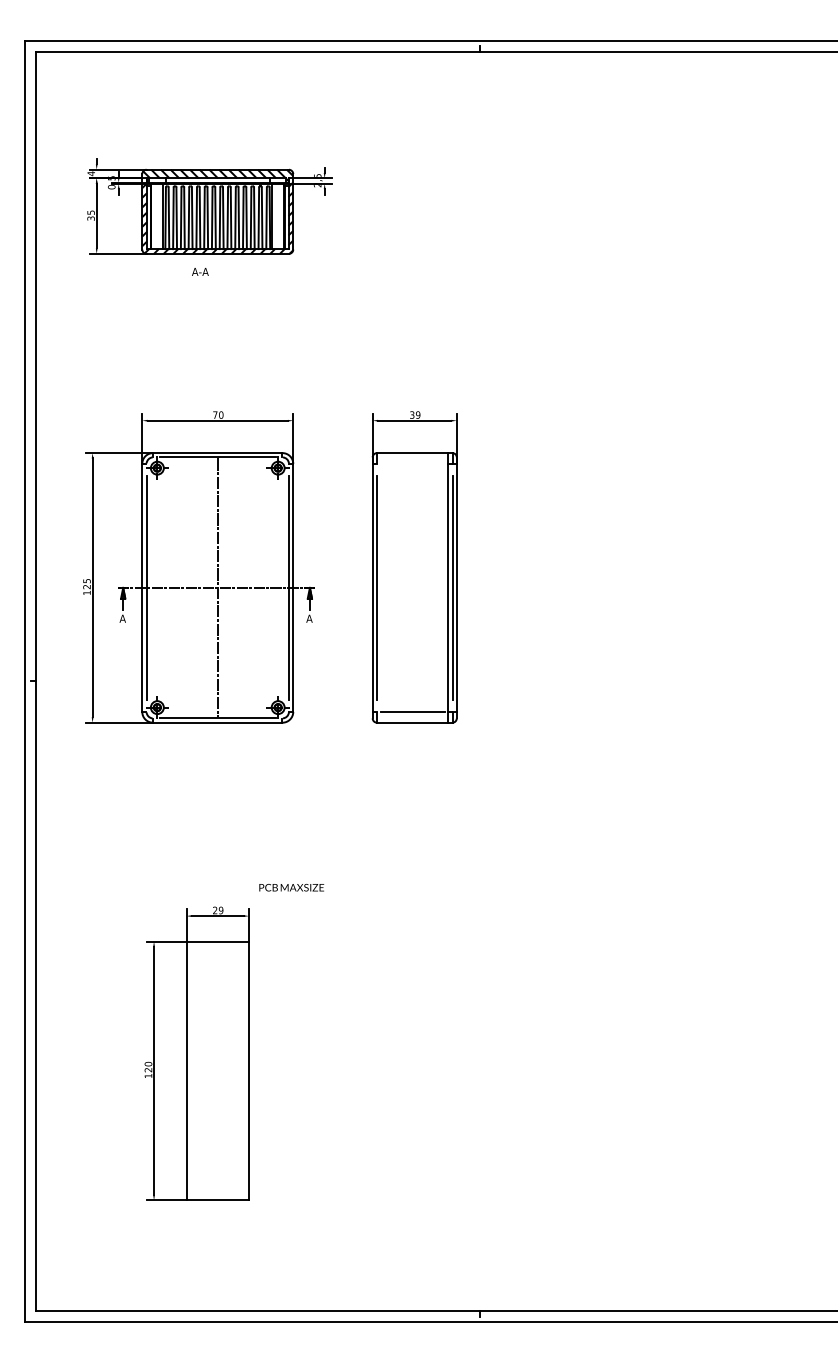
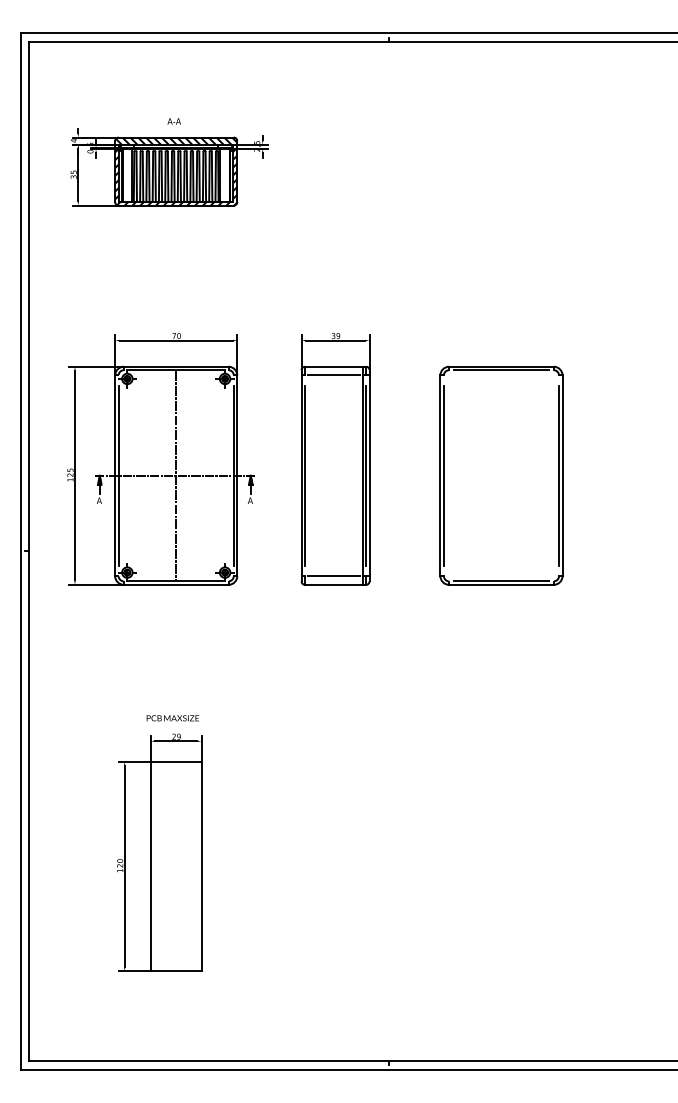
text: (200, 271) -> (174, 121), moved
line: (412, 463) -> (333, 375), added
part: (619, 587) -> (501, 475), added
text: (291, 887) -> (172, 718), moved

